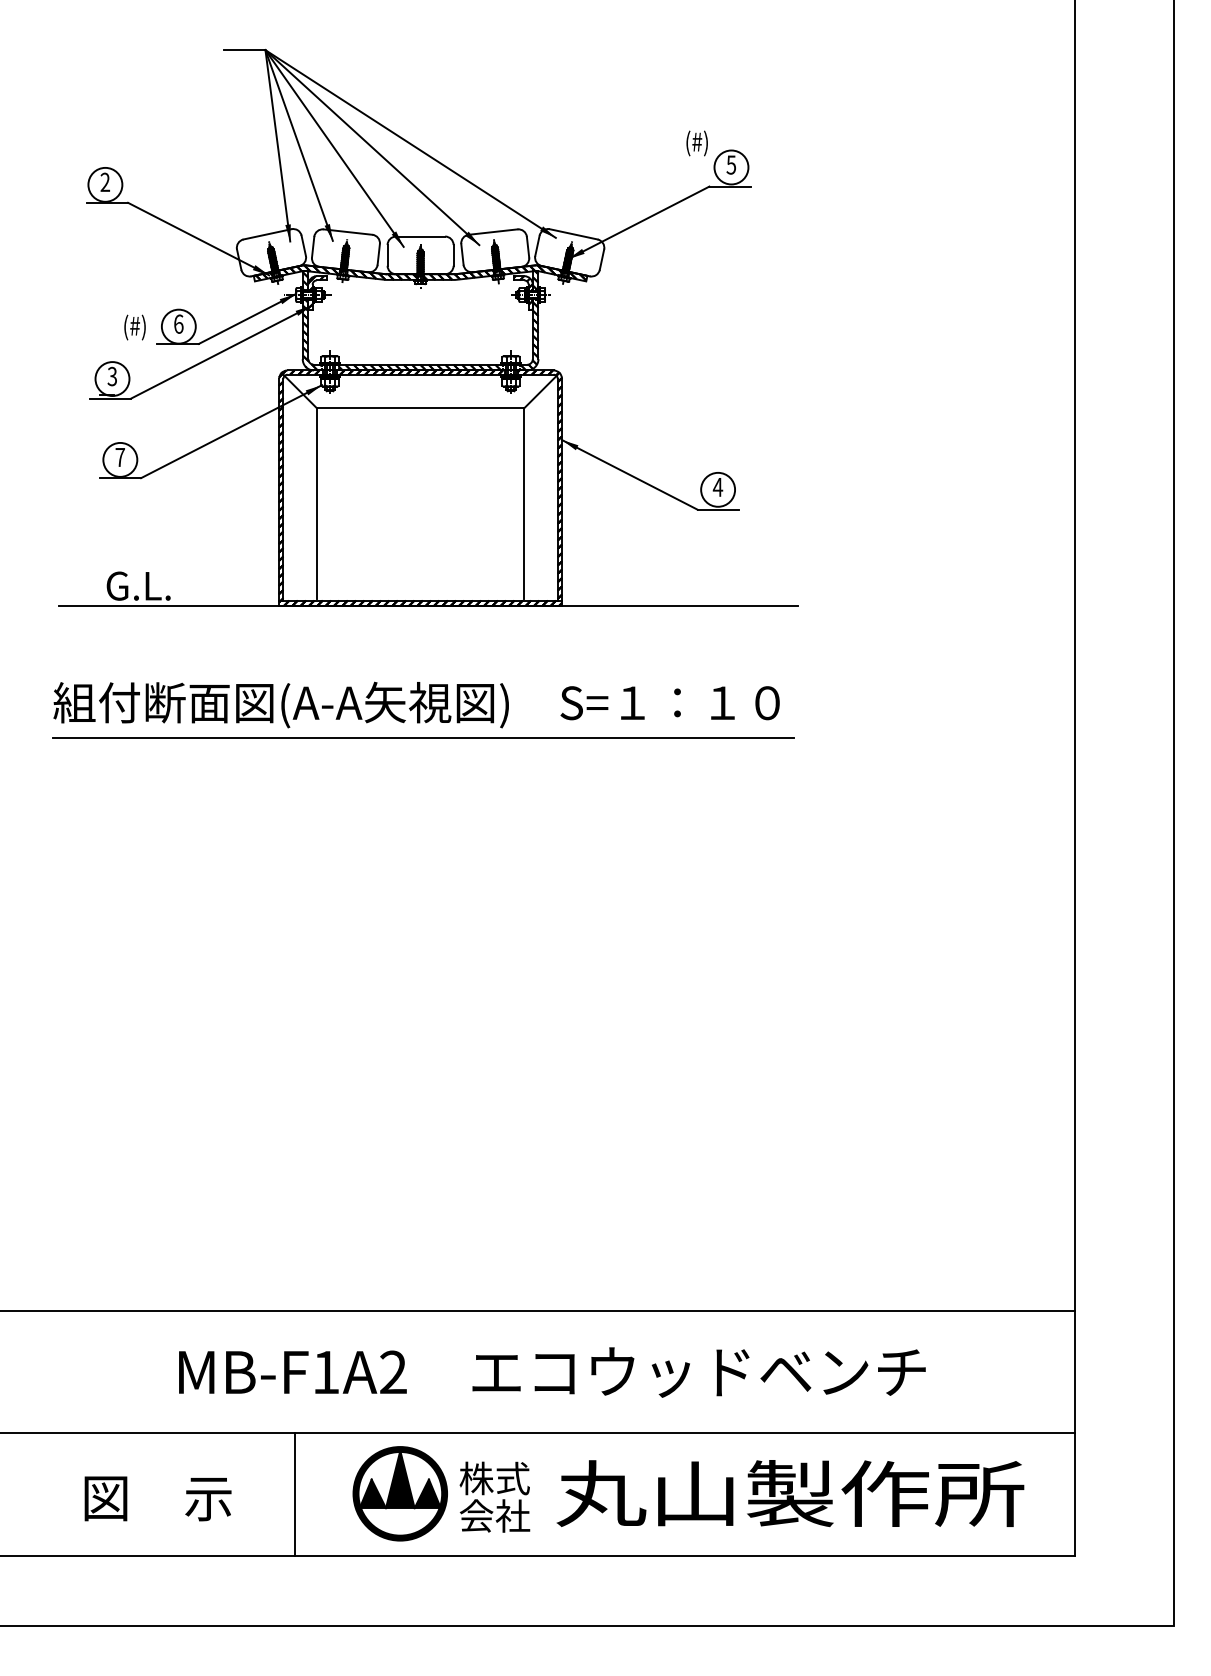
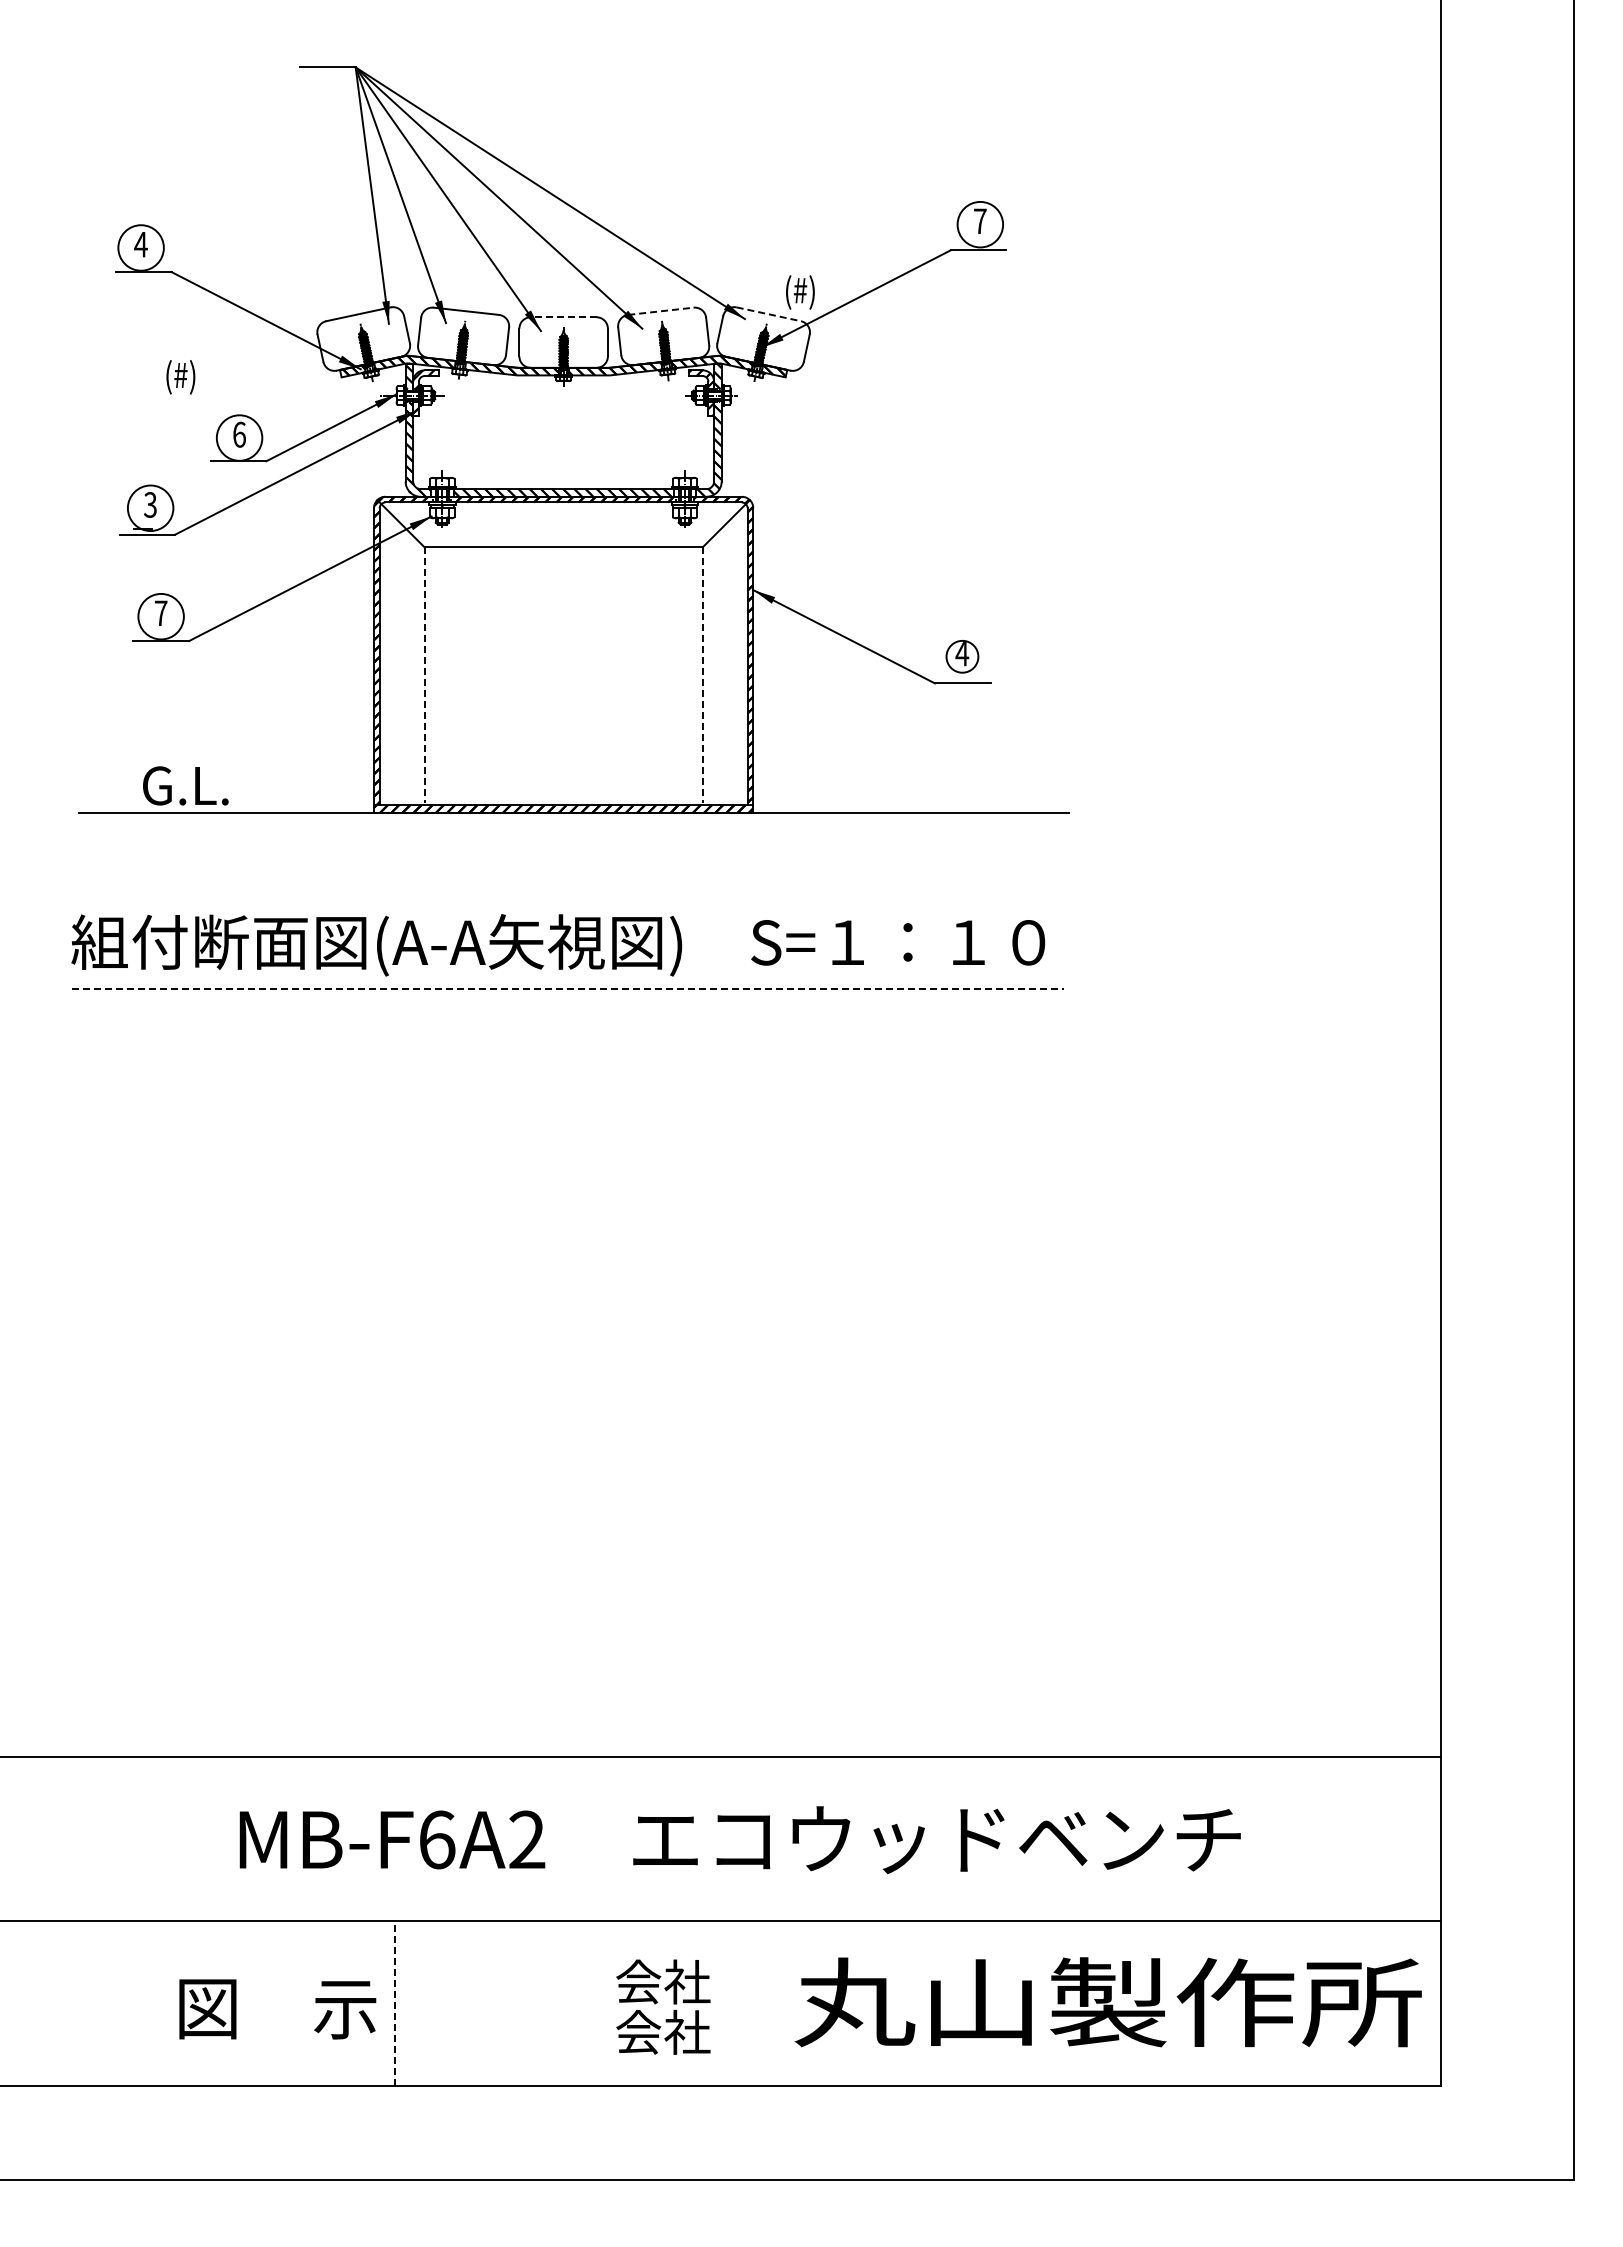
text: (697, 143) -> (800, 292), moved
text: (730, 165) -> (979, 221), 5 -> 7
text: (104, 182) -> (140, 244), 2 -> 4
line: (492, 232) -> (660, 311), solid -> dashed
line: (573, 234) -> (768, 314), solid -> dashed
line: (420, 236) -> (563, 317), solid -> dashed
text: (134, 327) -> (180, 377), moved
circle: (718, 489) -> (962, 656), size x0.7
line: (316, 503) -> (424, 675), solid -> dashed
line: (524, 503) -> (702, 675), solid -> dashed
line: (424, 738) -> (568, 989), solid -> dashed
text: (326, 1372) -> (437, 1839), MB-F1A2 -> MB-F6A2
text: (495, 1478) -> (663, 1981), 株式 -> 会社
part: (400, 1493) -> (536, 2002), removed
text: (789, 1493) -> (1107, 2002), moved
line: (295, 1494) -> (395, 2003), solid -> dashed
text: (157, 1498) -> (277, 2009), moved

